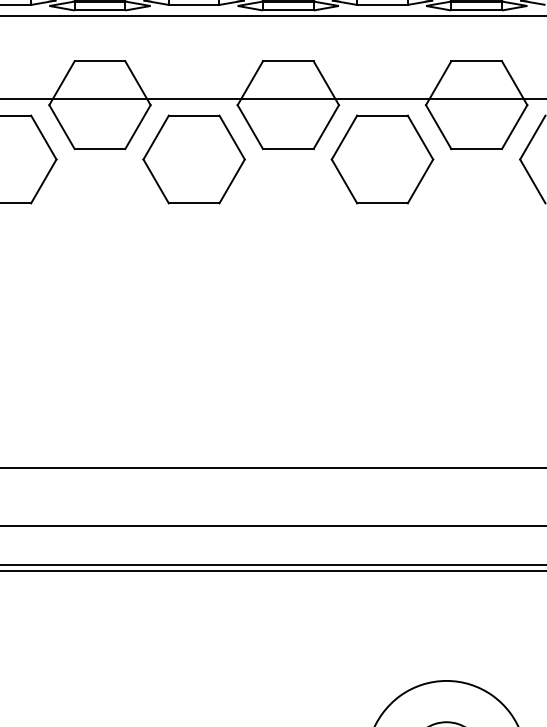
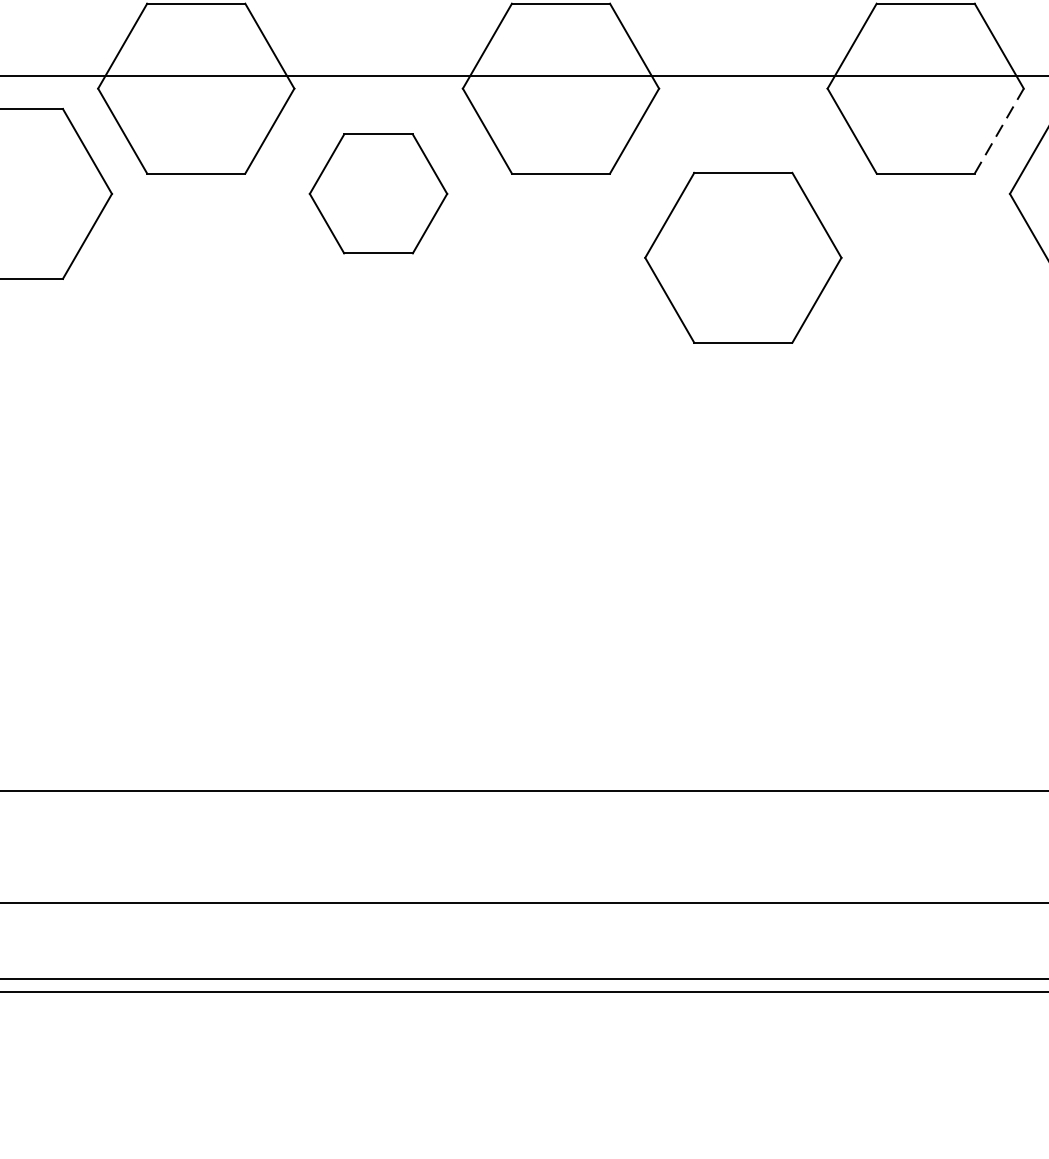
line: (514, 126) -> (998, 129), solid -> dashed
part: (193, 159) -> (377, 193), size x0.7
part: (382, 159) -> (743, 257), moved

